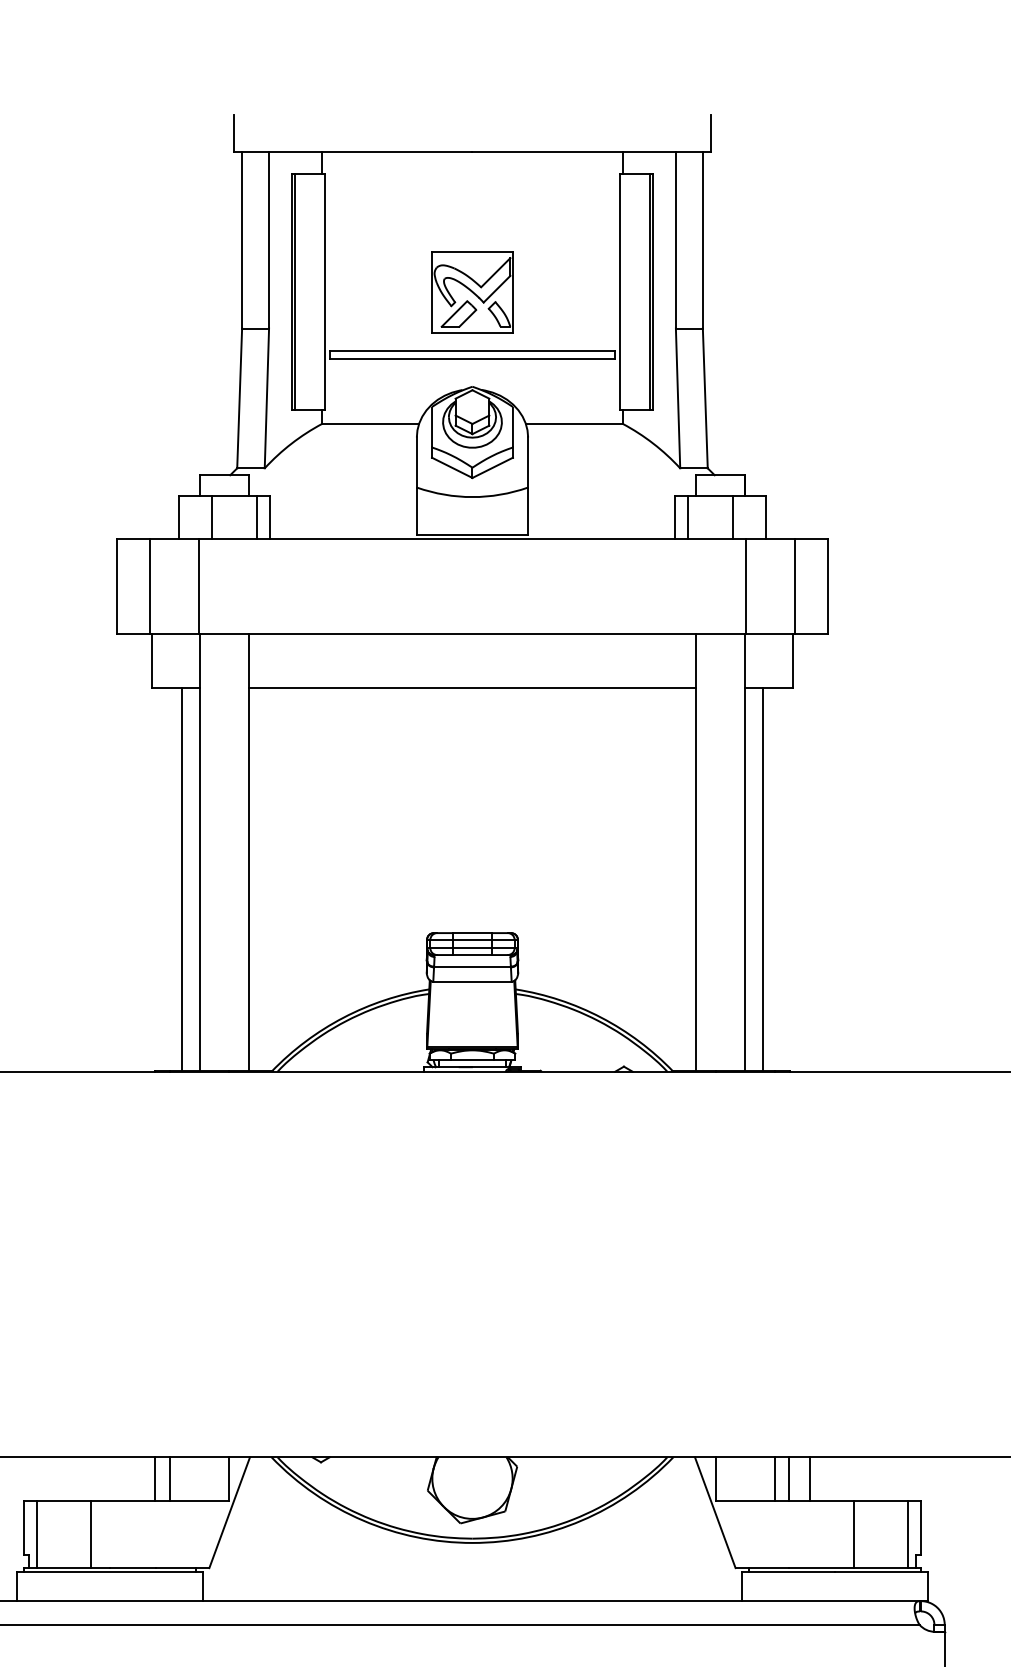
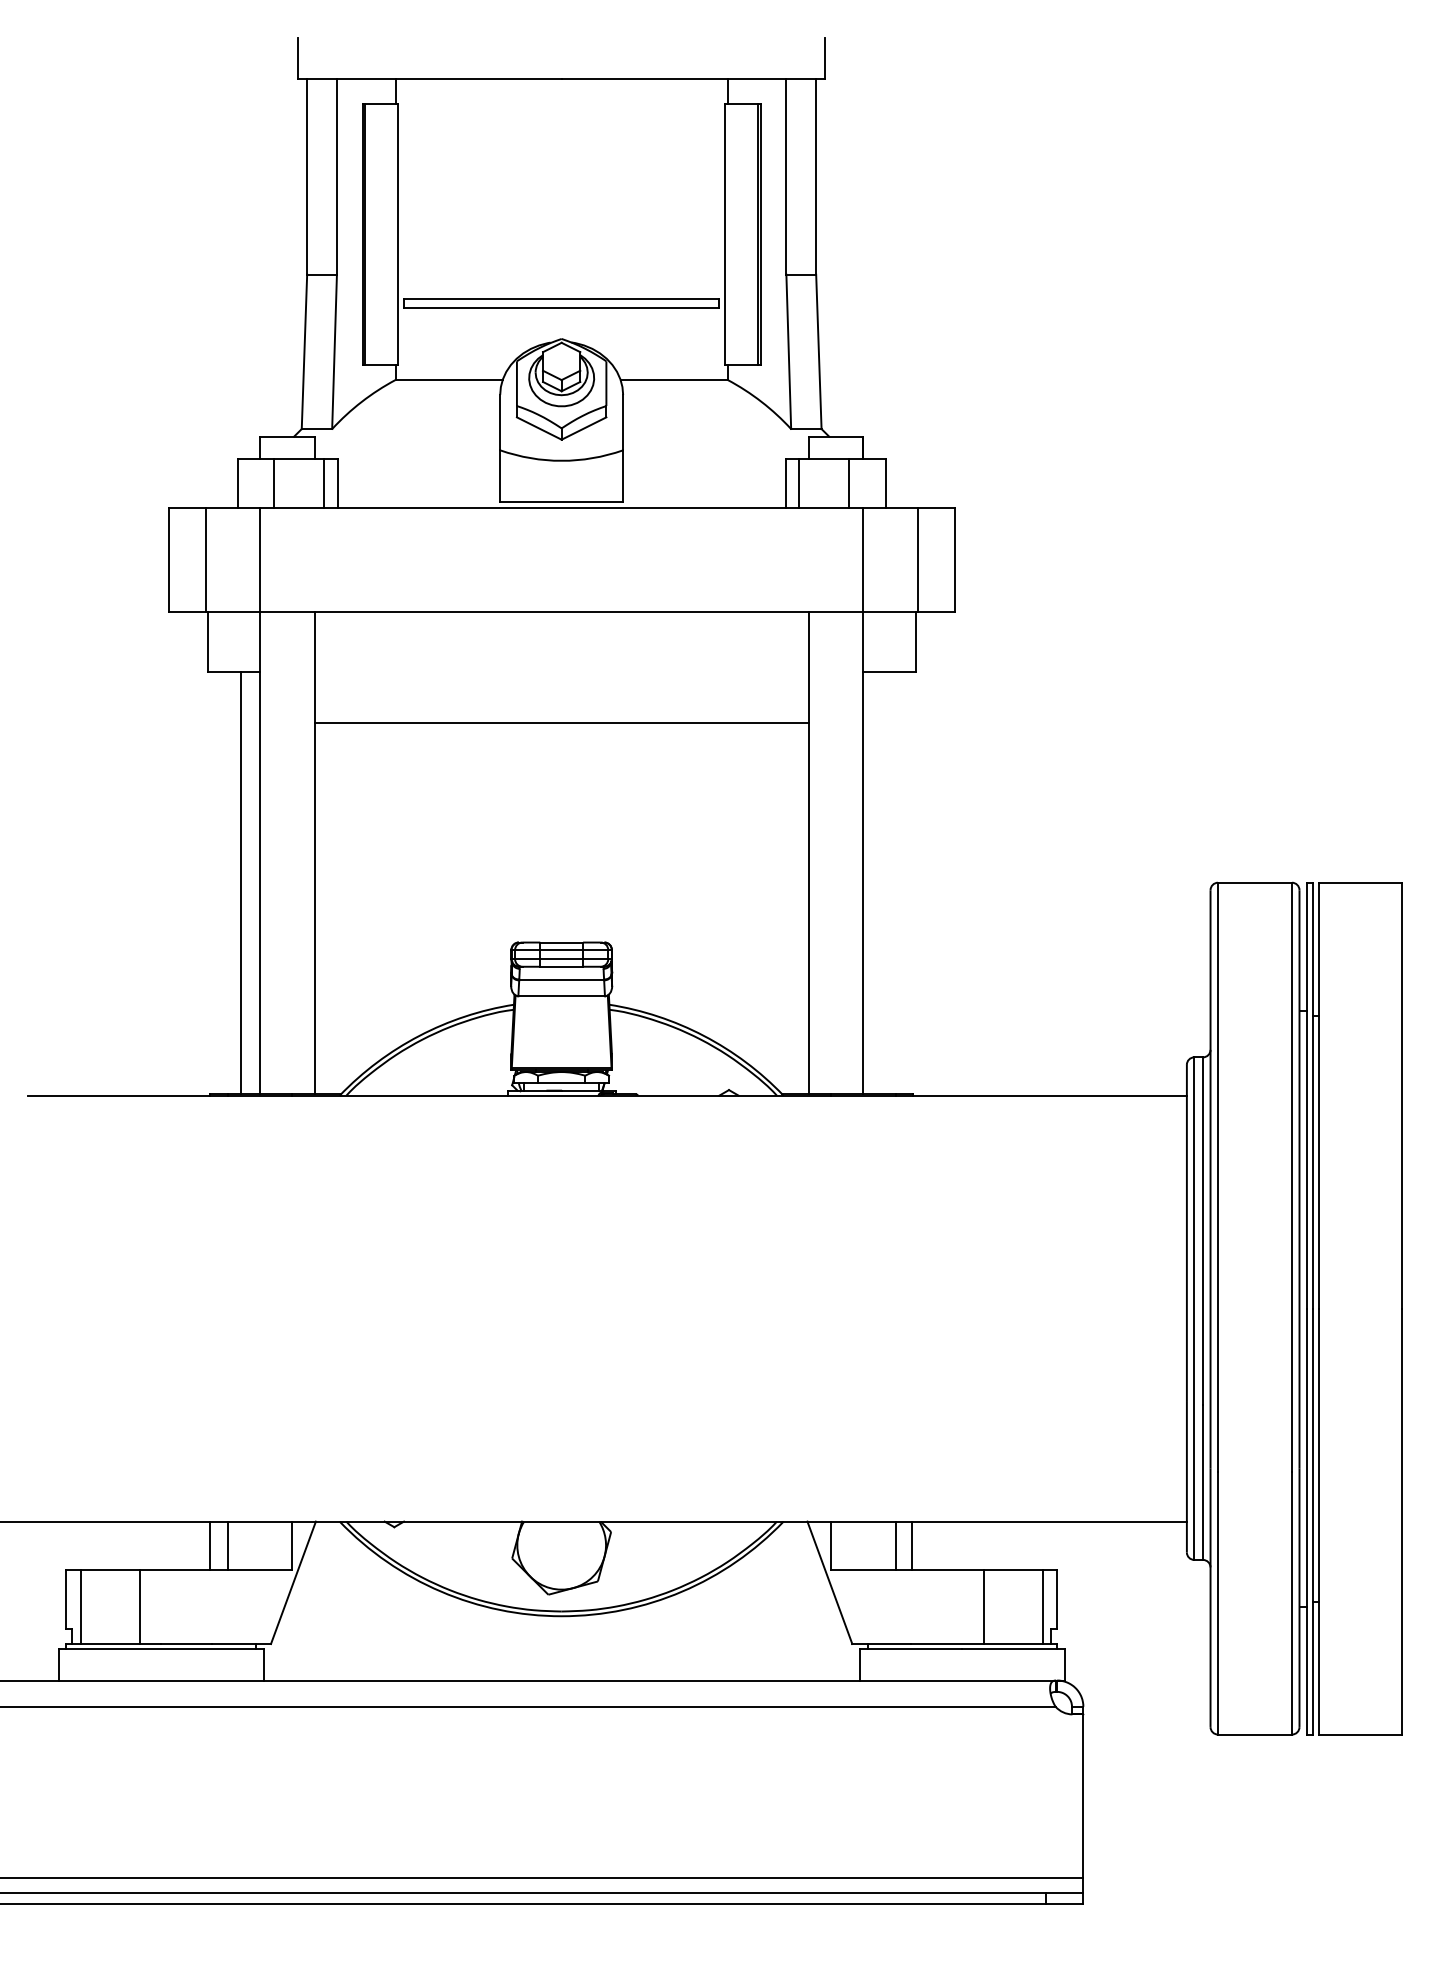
part: (472, 292) -> (561, 234), removed
line: (472, 687) -> (561, 722), moved
line: (762, 878) -> (882, 882), removed
line: (809, 1478) -> (934, 1545), removed

